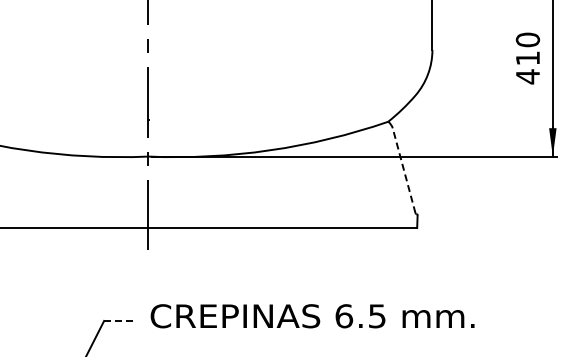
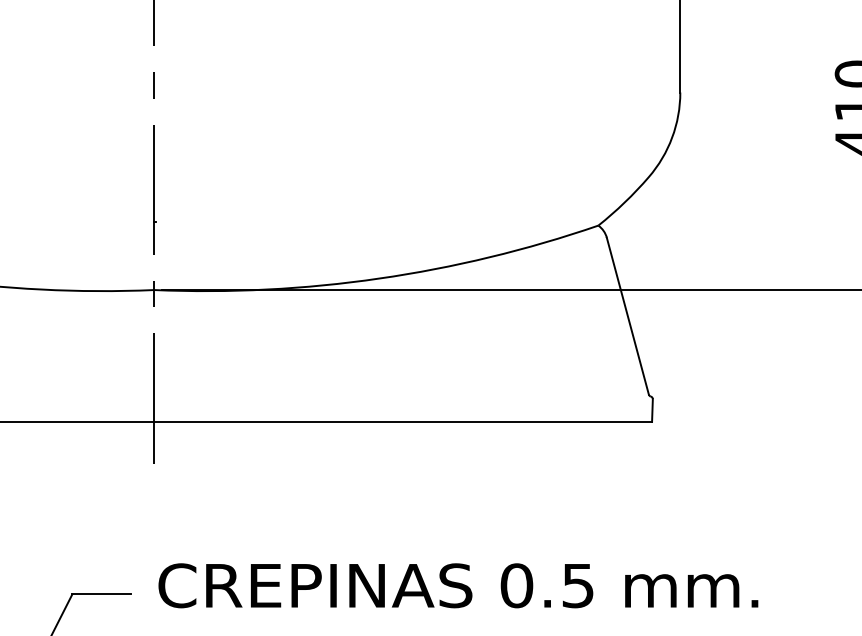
line: (404, 170) -> (628, 315), dashed -> solid
text: (344, 316) -> (517, 586), 6.5 -> 0.5
line: (119, 320) -> (100, 593), dashed -> solid

